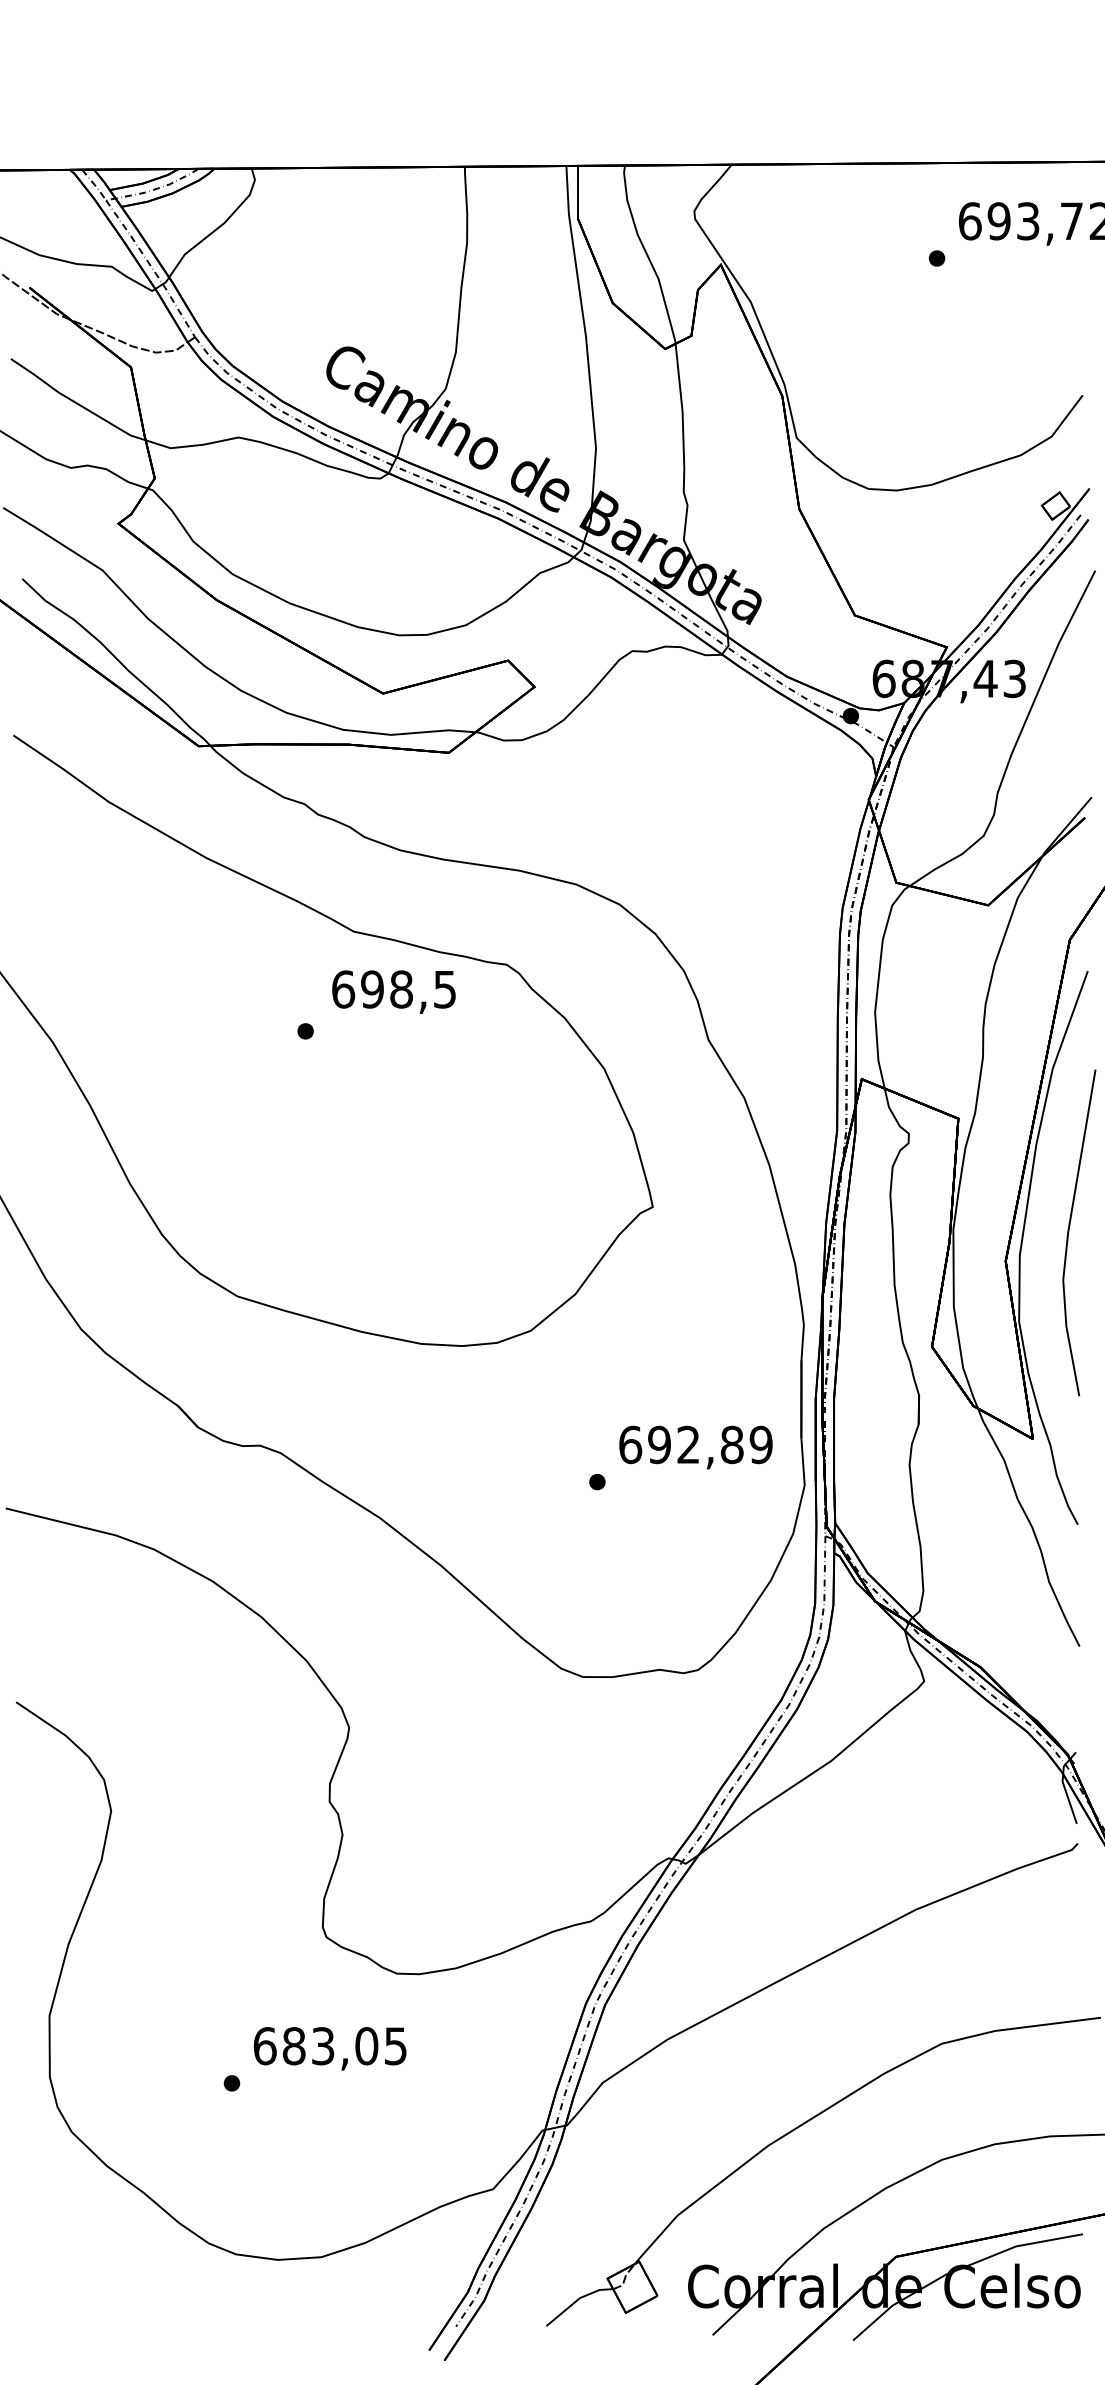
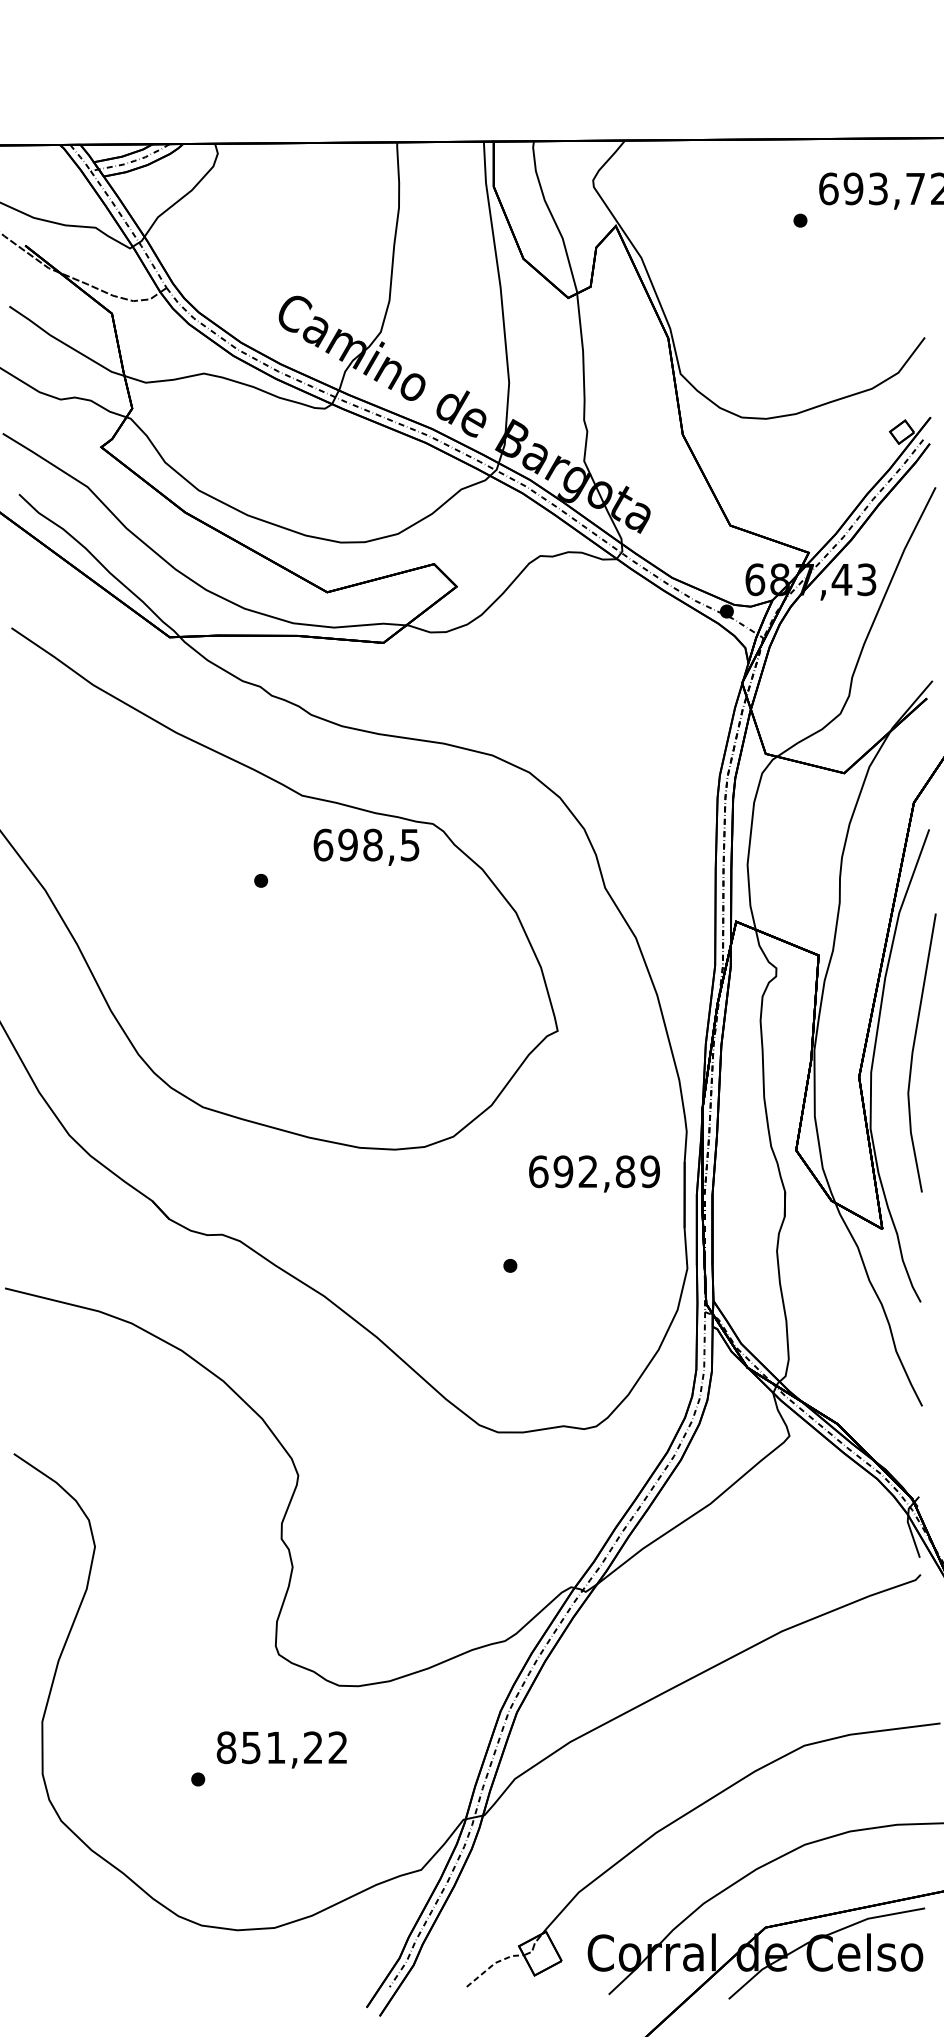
text: (393, 991) -> (366, 846), moved
text: (695, 1447) -> (594, 1173), moved
text: (329, 2046) -> (281, 1747), 683,05 -> 851,22
line: (577, 2300) -> (493, 1964), solid -> dashed

